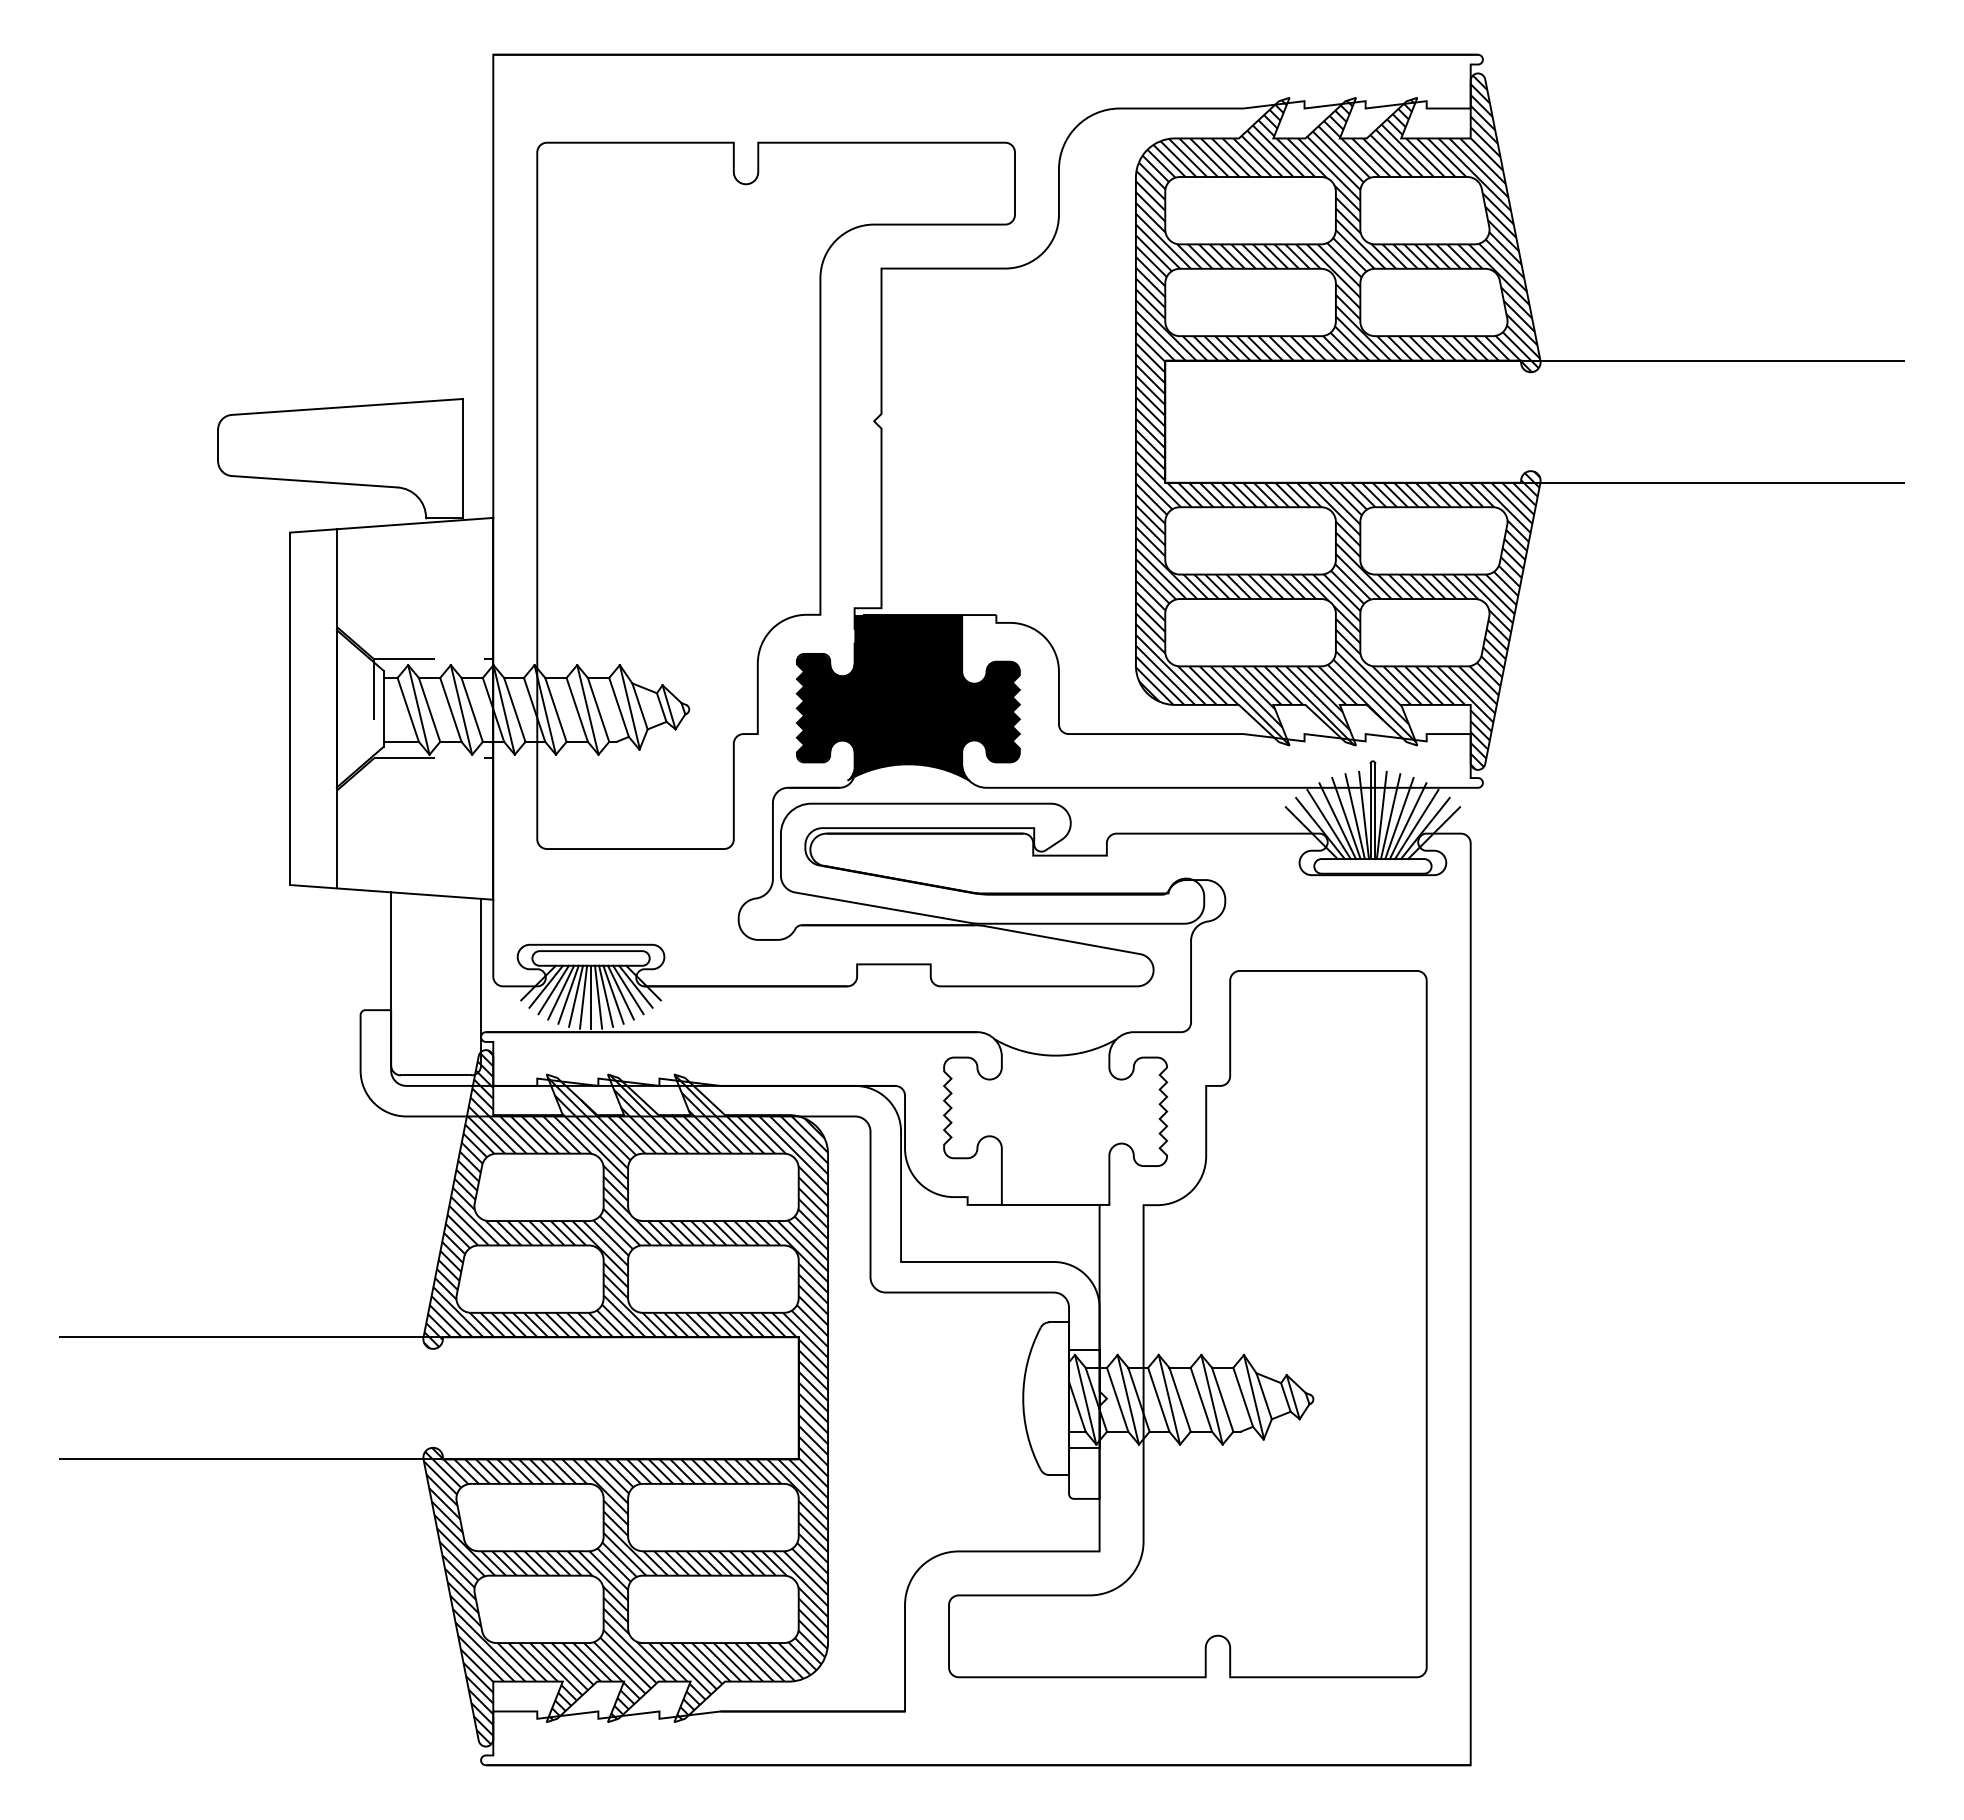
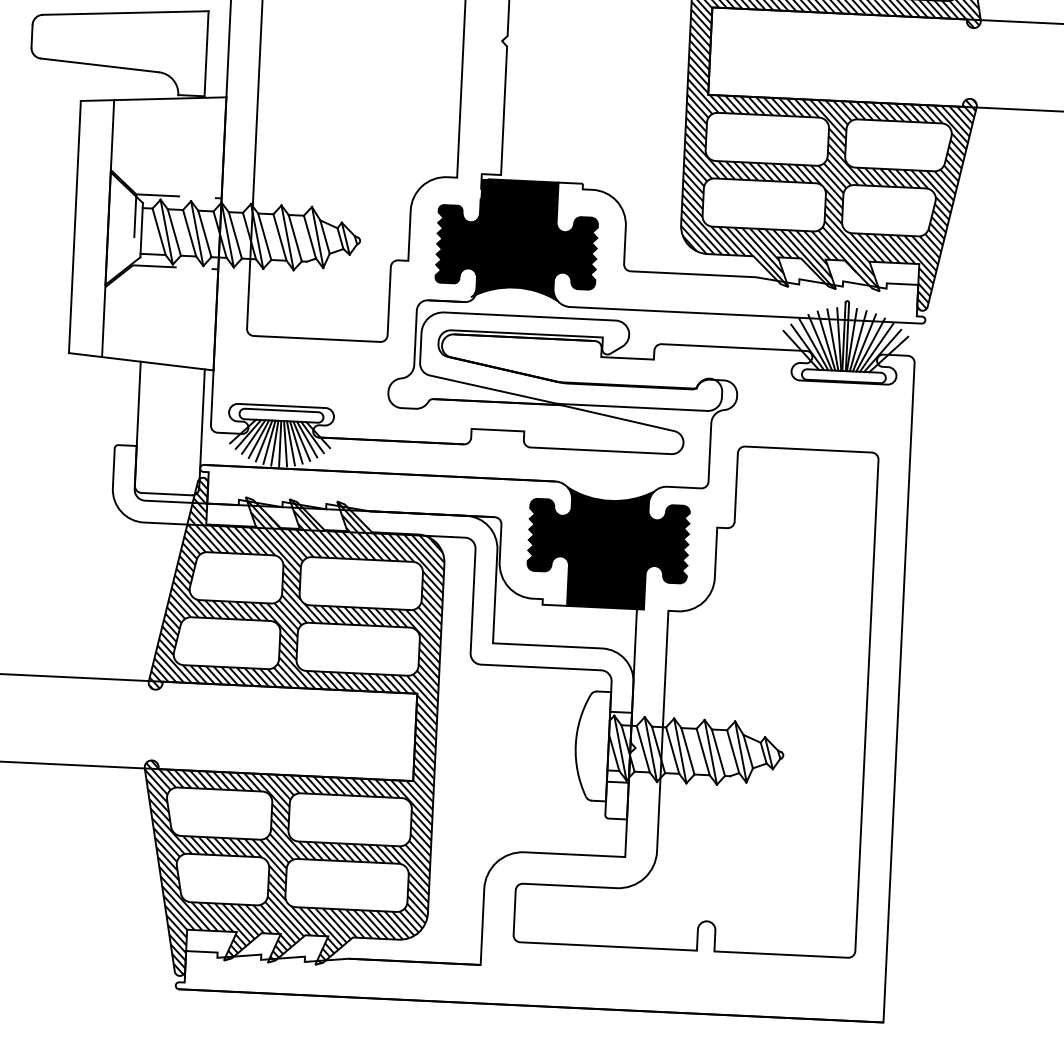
fill: (1055, 1121) -> (608, 548), added

